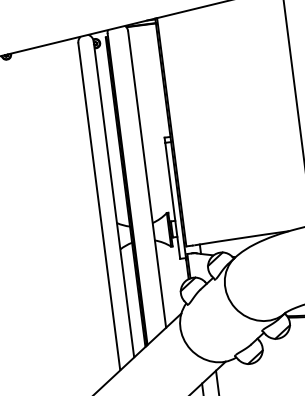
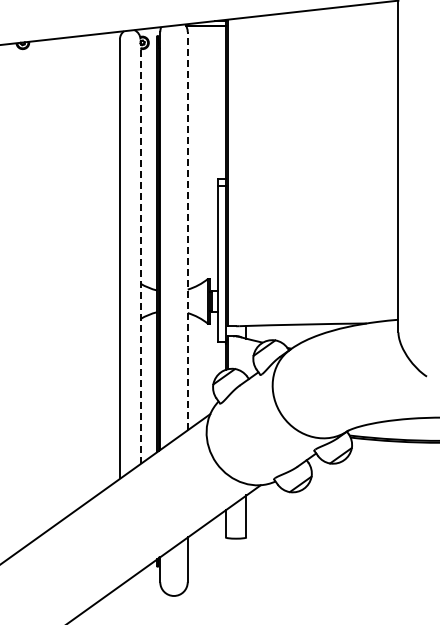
line: (146, 179) -> (187, 230), solid -> dashed
line: (113, 199) -> (140, 251), solid -> dashed

